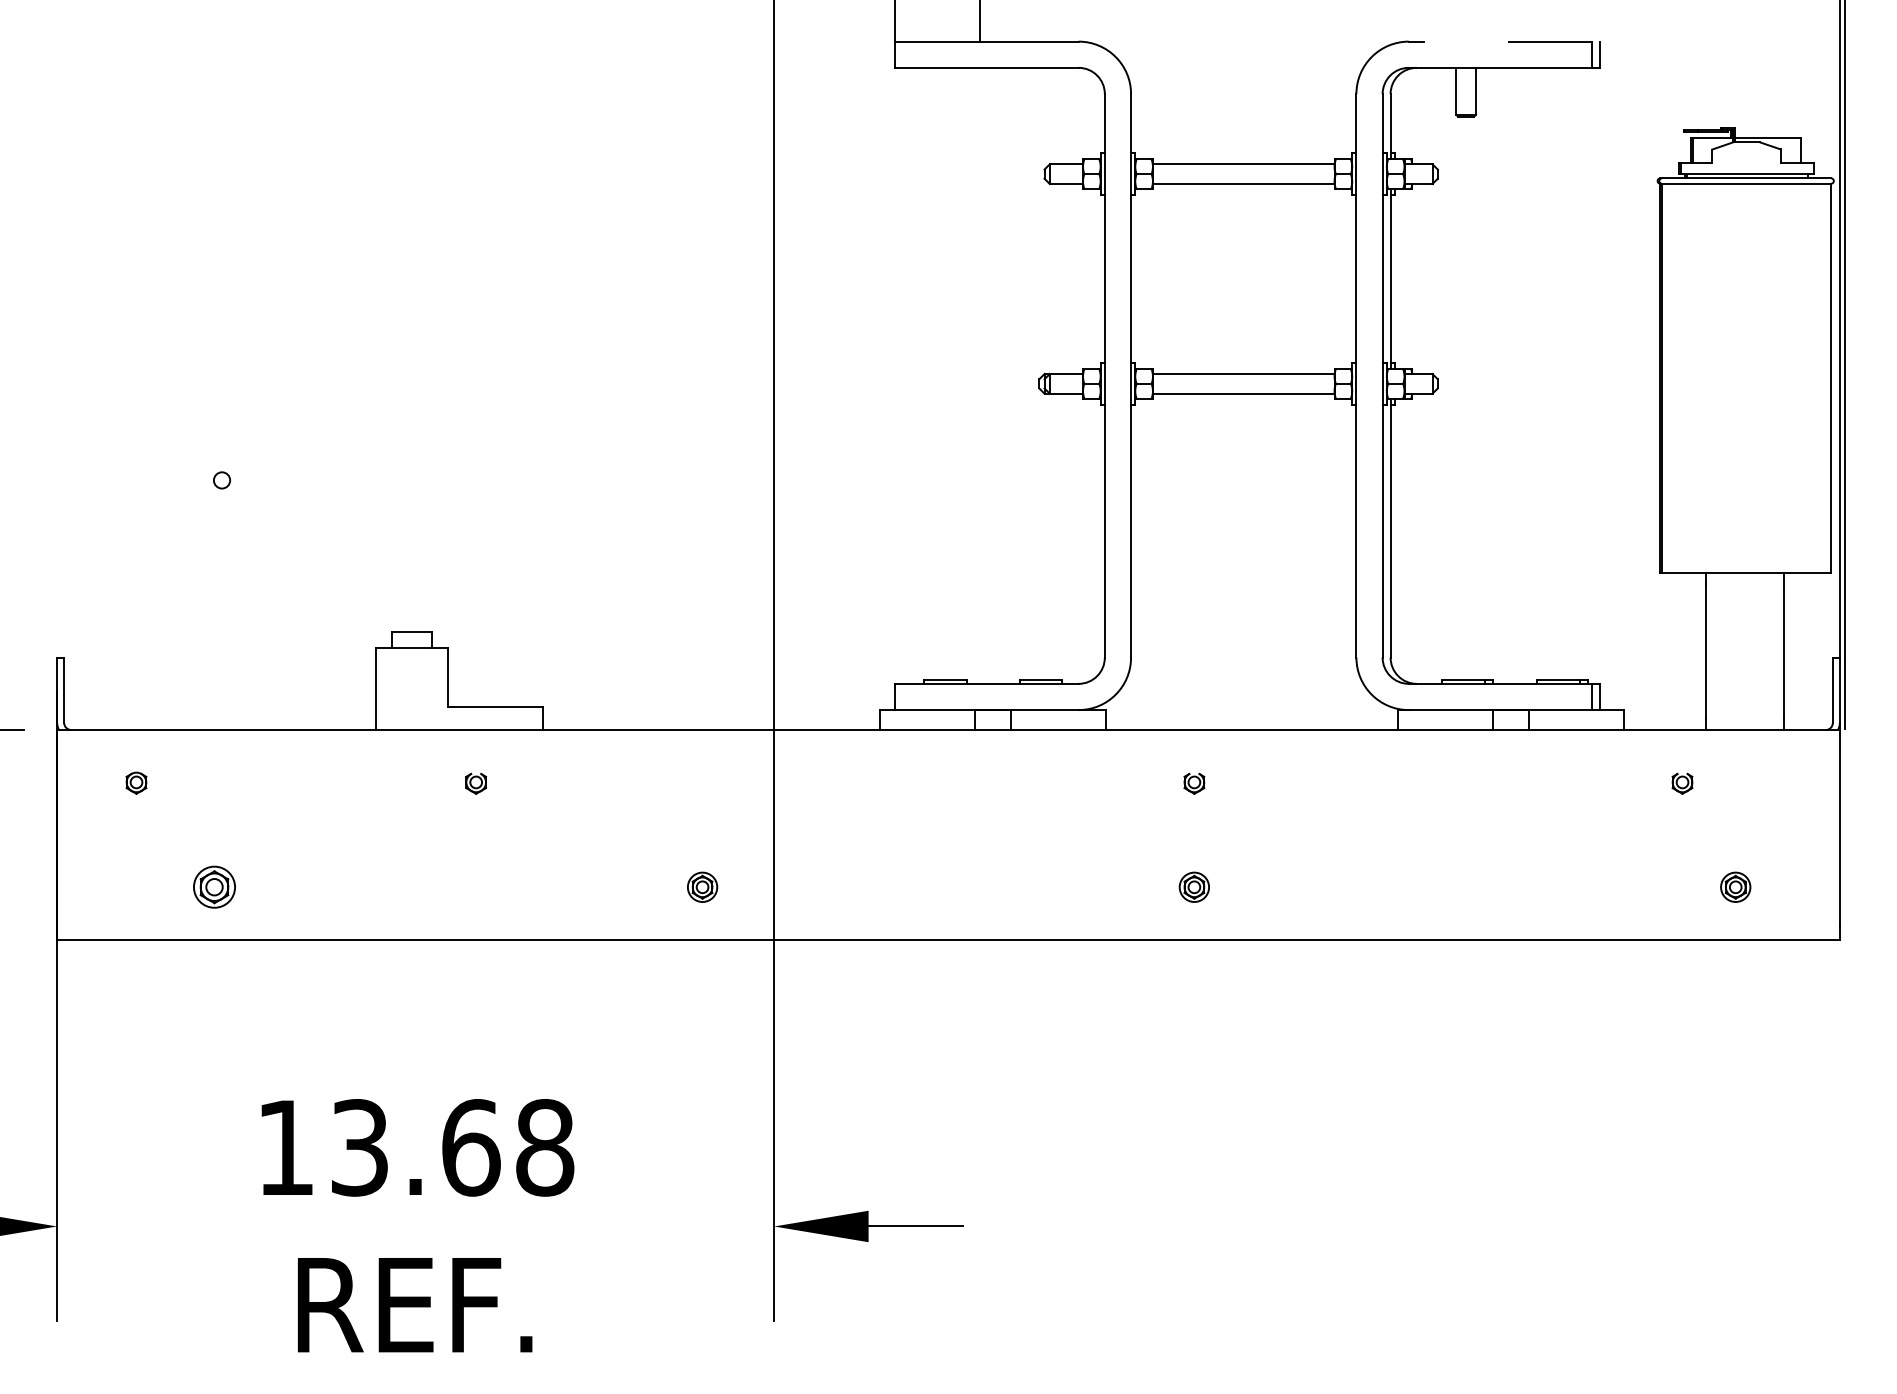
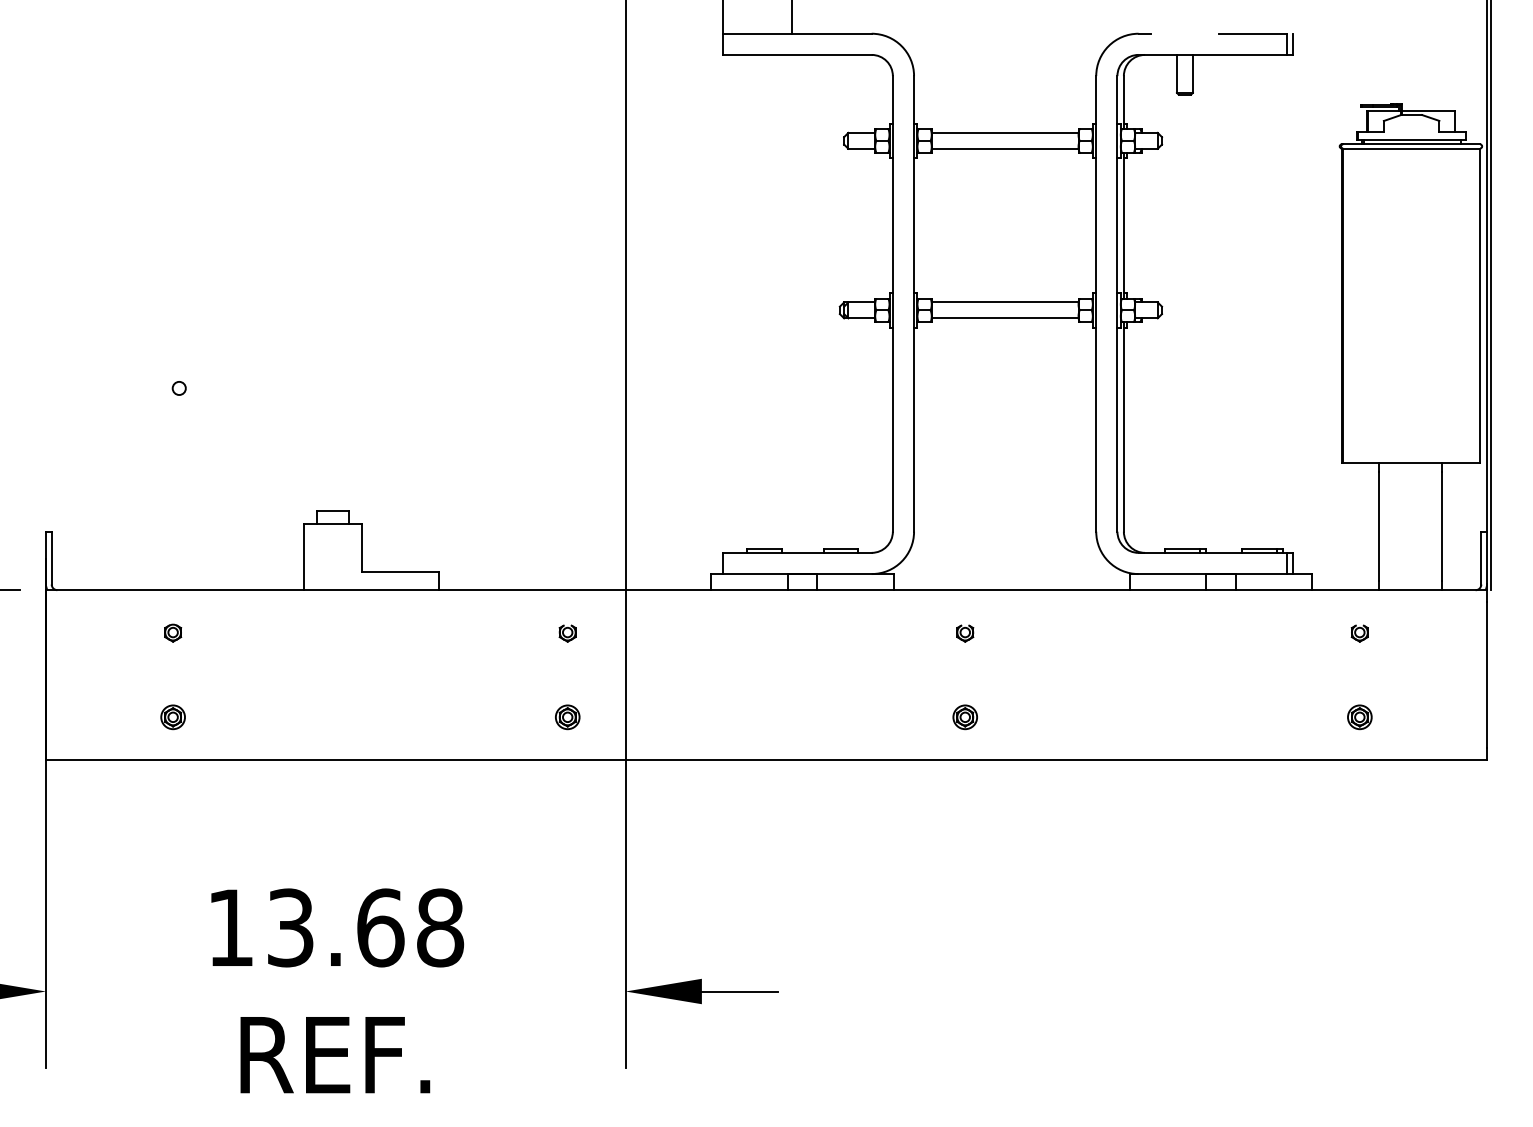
part: (136, 782) -> (173, 632), moved
part: (475, 783) -> (567, 633), moved
part: (213, 887) -> (172, 717), size x0.71
part: (1735, 887) -> (1359, 717), moved

